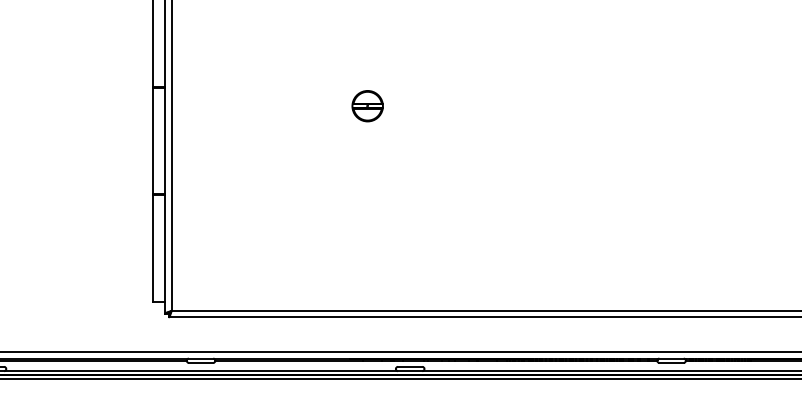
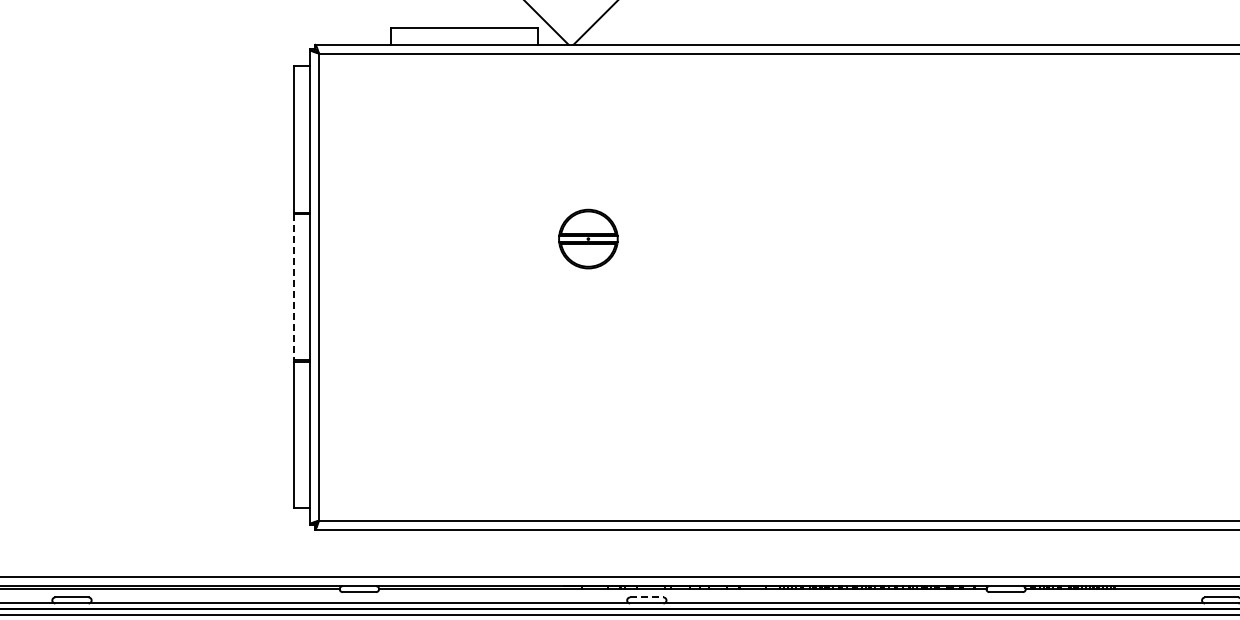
part: (367, 106) -> (588, 239), size x1.4
line: (153, 141) -> (293, 287), solid -> dashed
line: (409, 366) -> (646, 597), solid -> dashed

